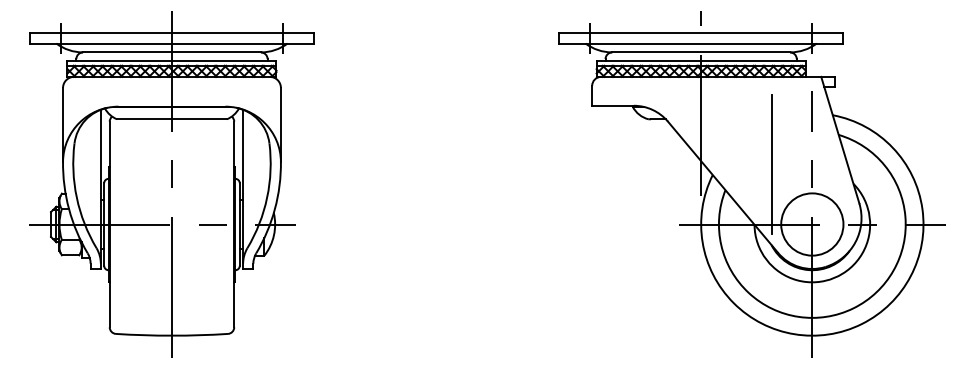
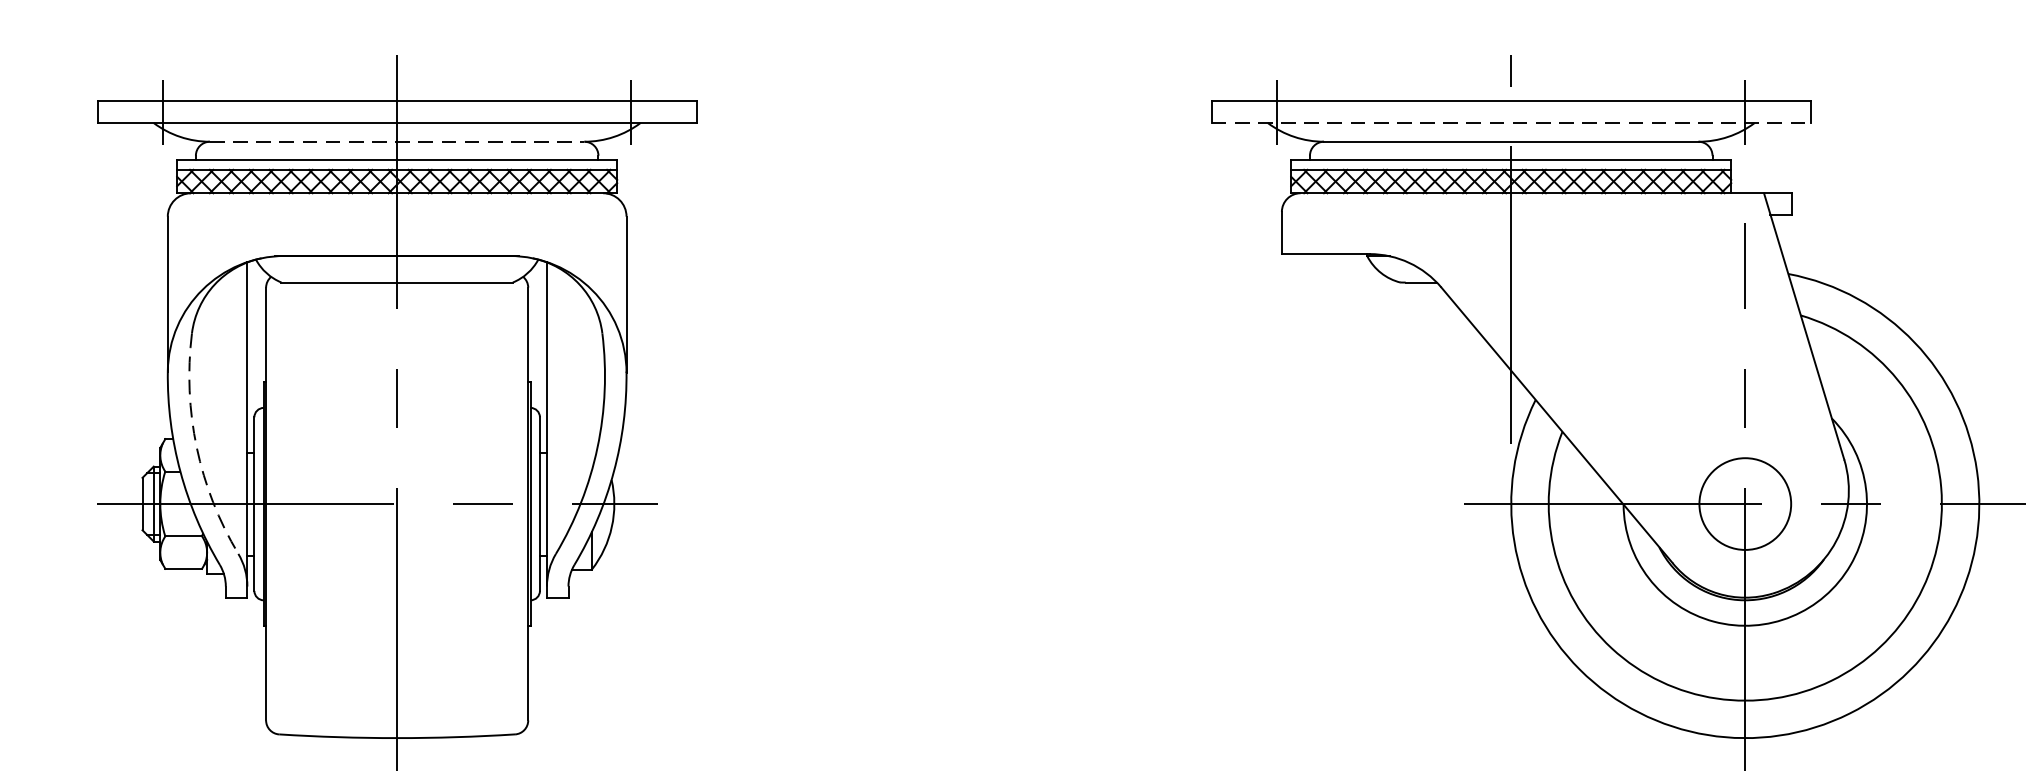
line: (701, 43) -> (1511, 122), solid -> dashed
line: (171, 52) -> (396, 141), solid -> dashed
line: (772, 164) -> (1661, 377), removed
arc: (76, 197) -> (196, 447), solid -> dashed
circle: (812, 224) -> (1745, 504), size x0.7

